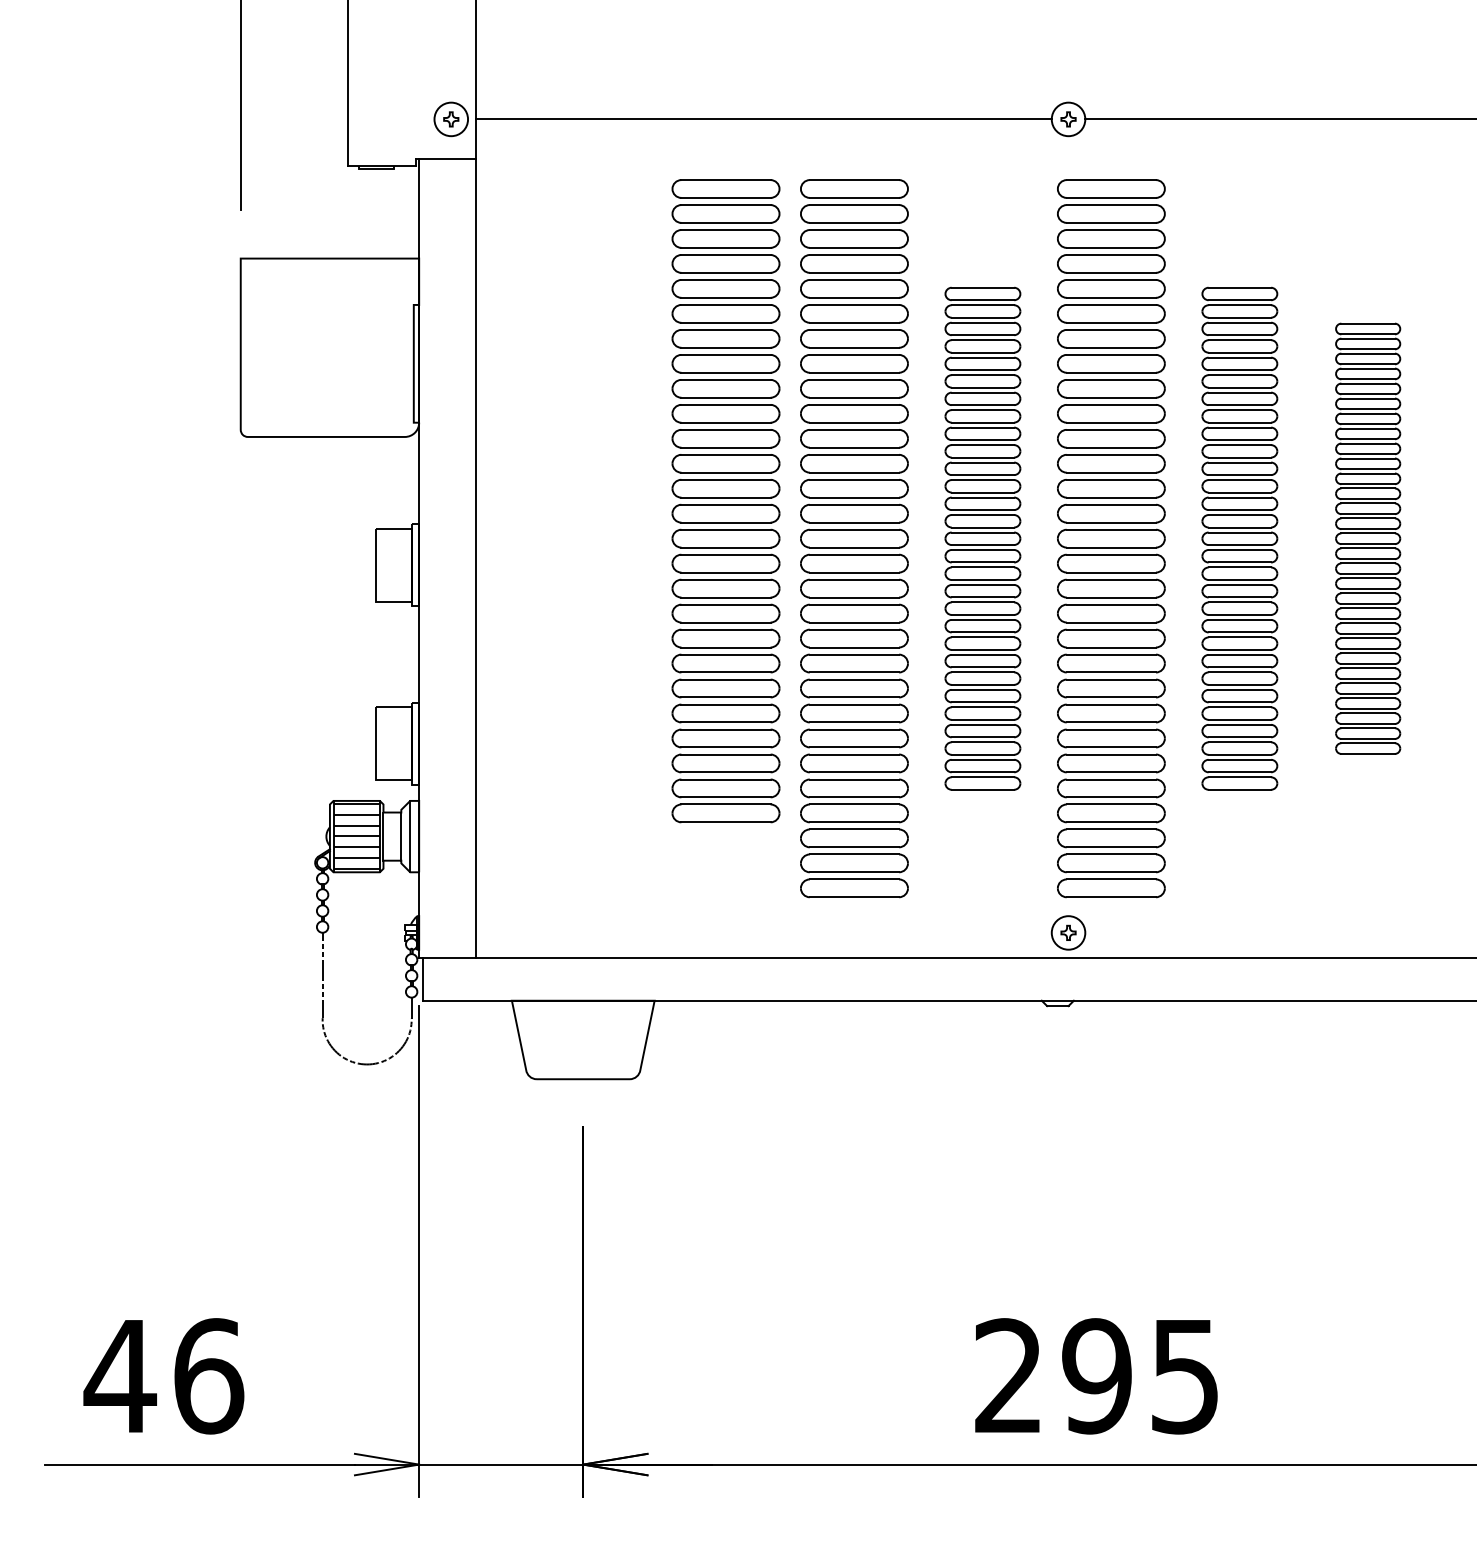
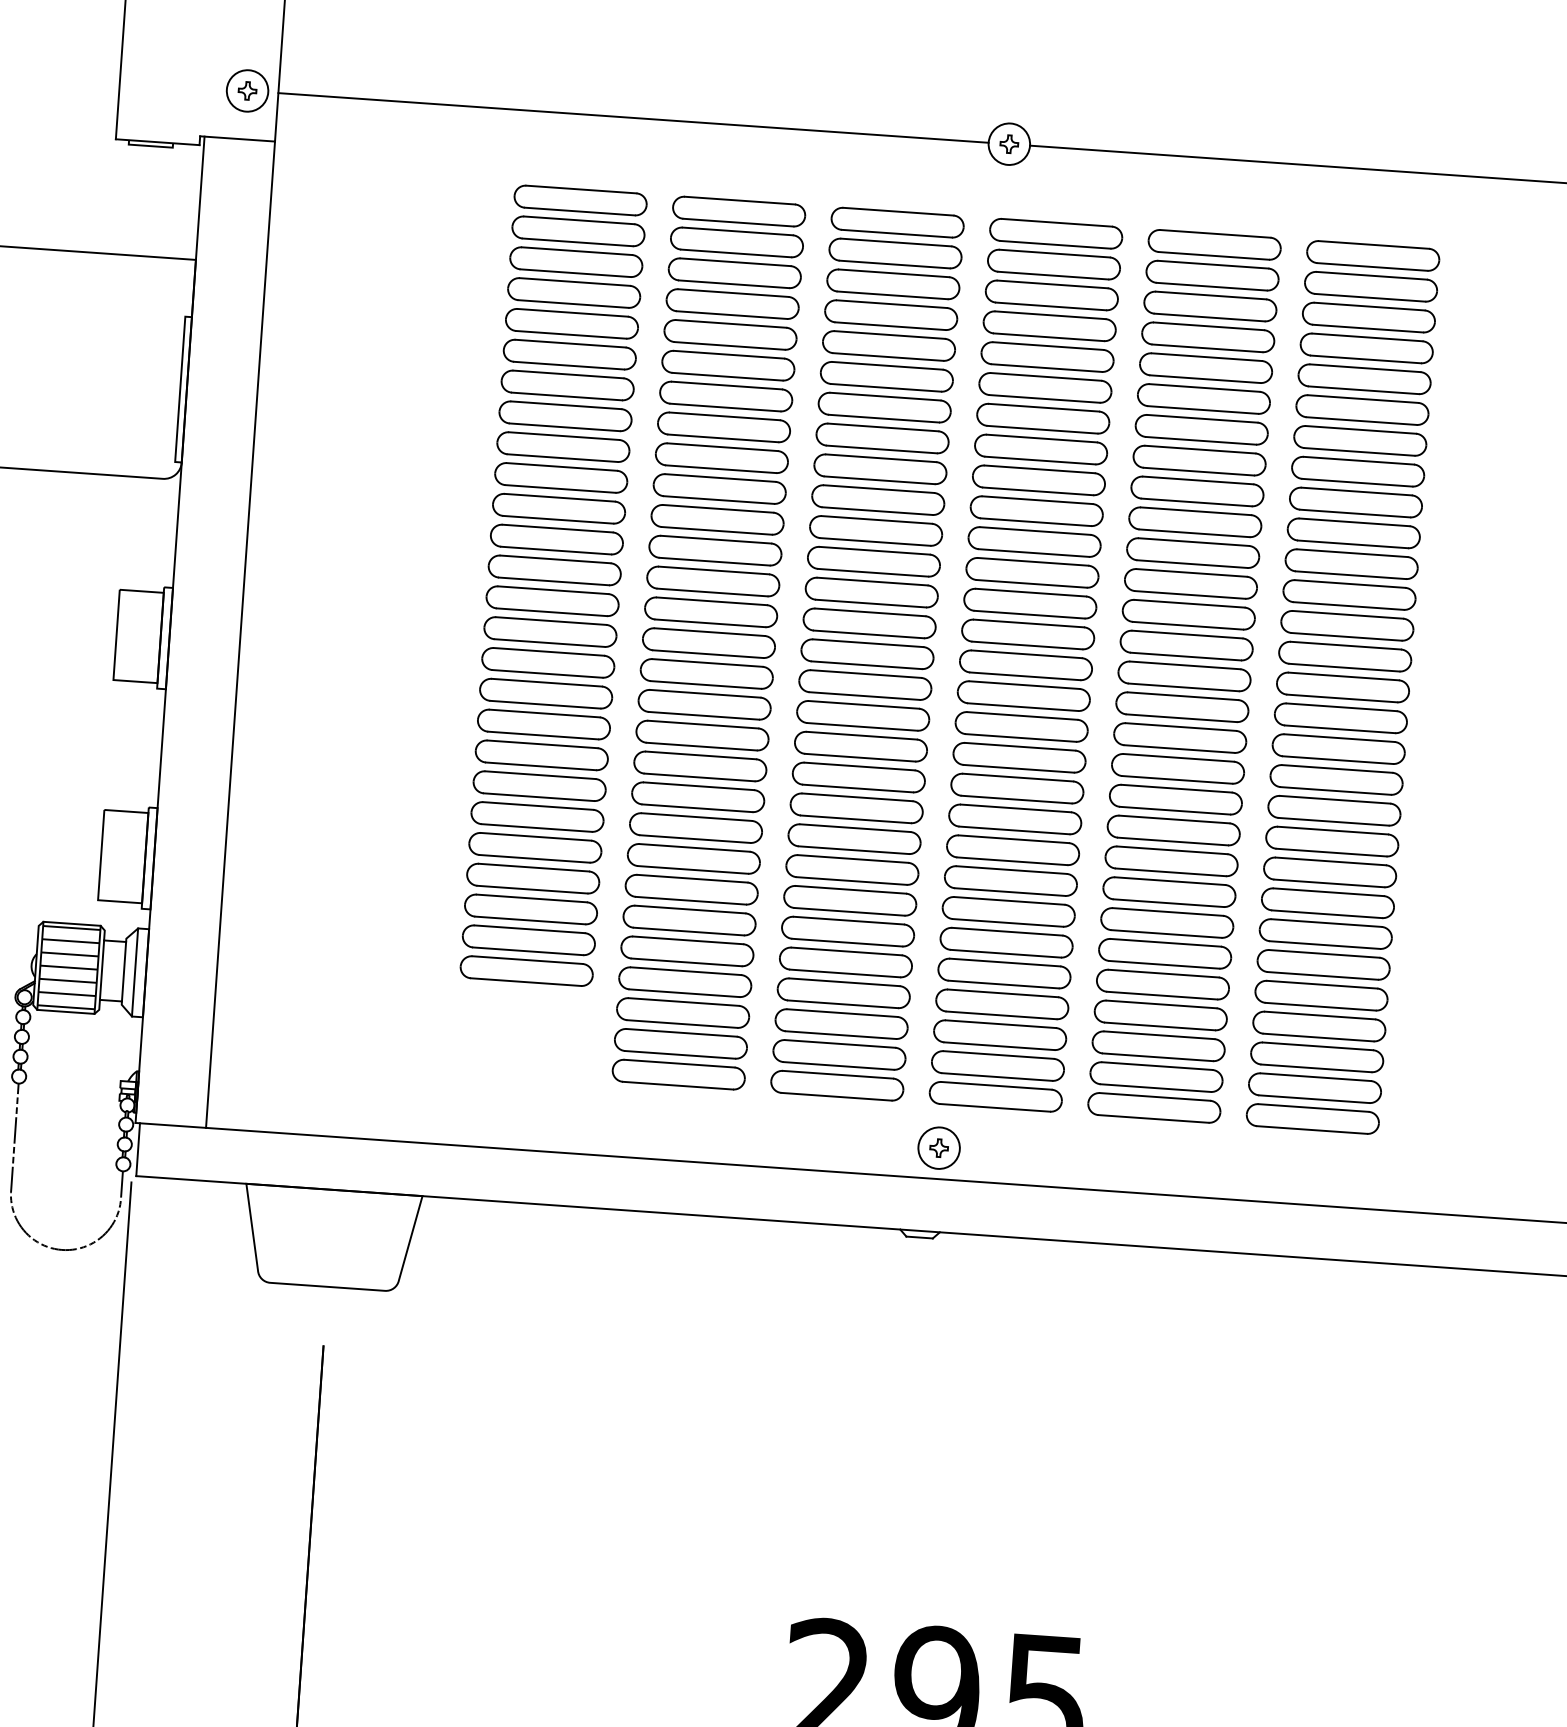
part: (982, 538) -> (867, 653), size x1.43
part: (1239, 538) -> (1184, 676), size x1.43
part: (1367, 538) -> (1342, 687), size x1.67

